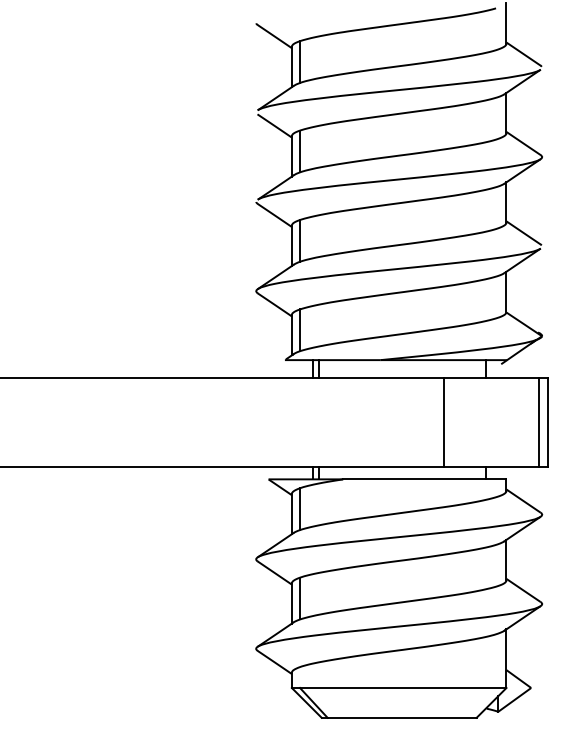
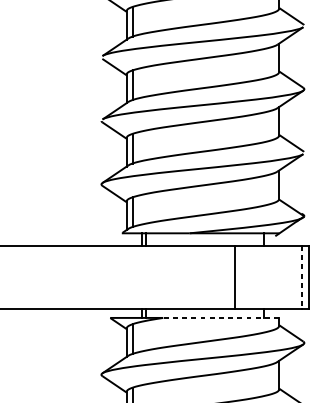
line: (538, 422) -> (301, 277), solid -> dashed
line: (424, 479) -> (220, 318), solid -> dashed

